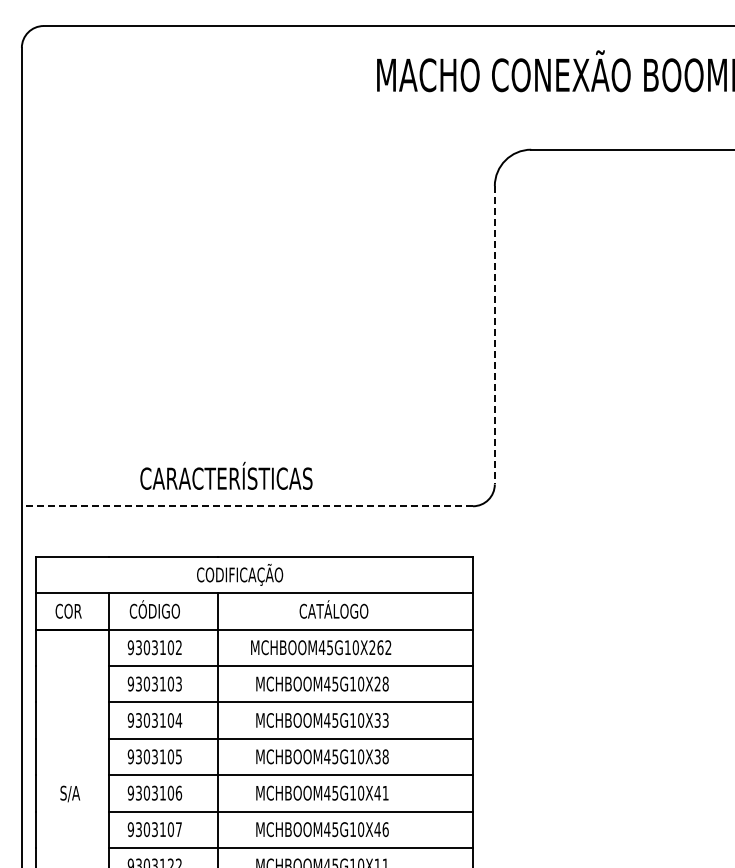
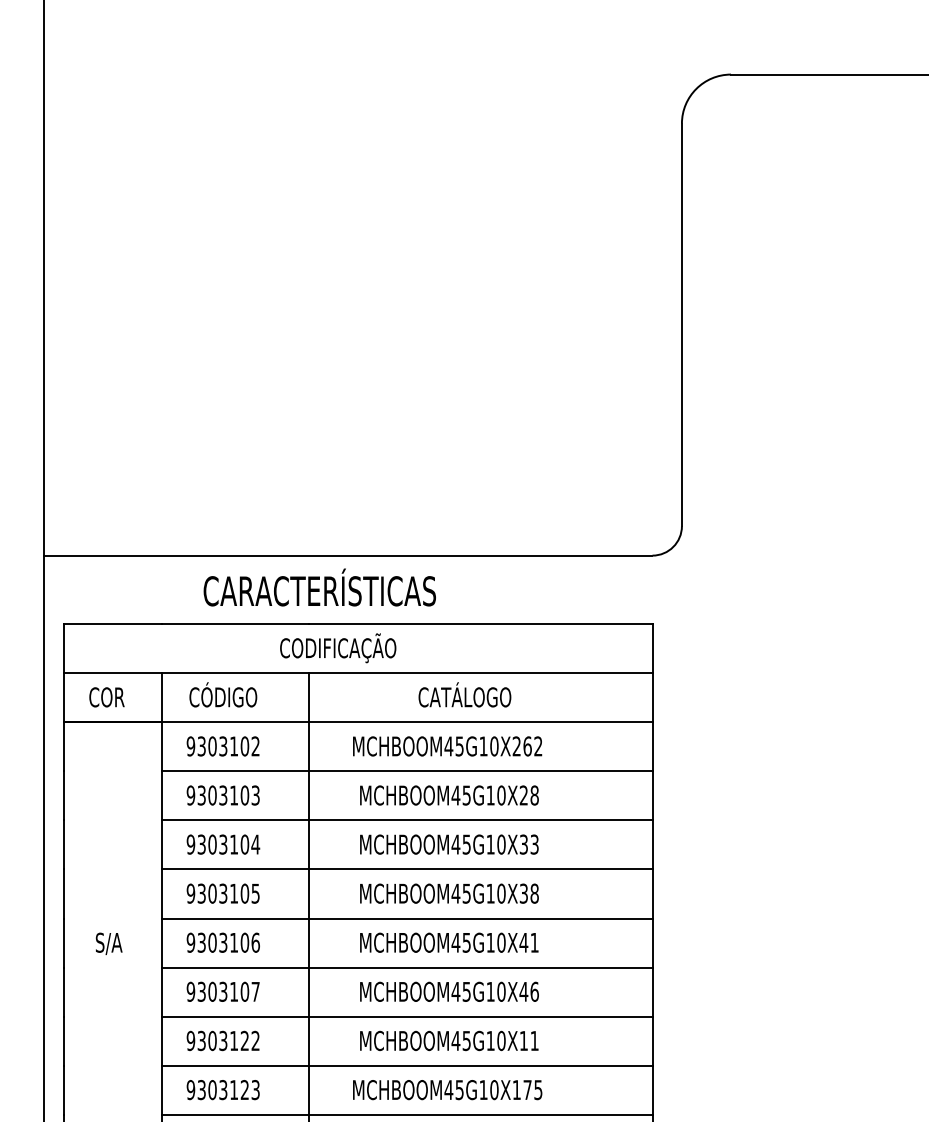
line: (494, 335) -> (681, 325), dashed -> solid
text: (226, 475) -> (319, 586), moved
line: (247, 506) -> (348, 555), dashed -> solid

